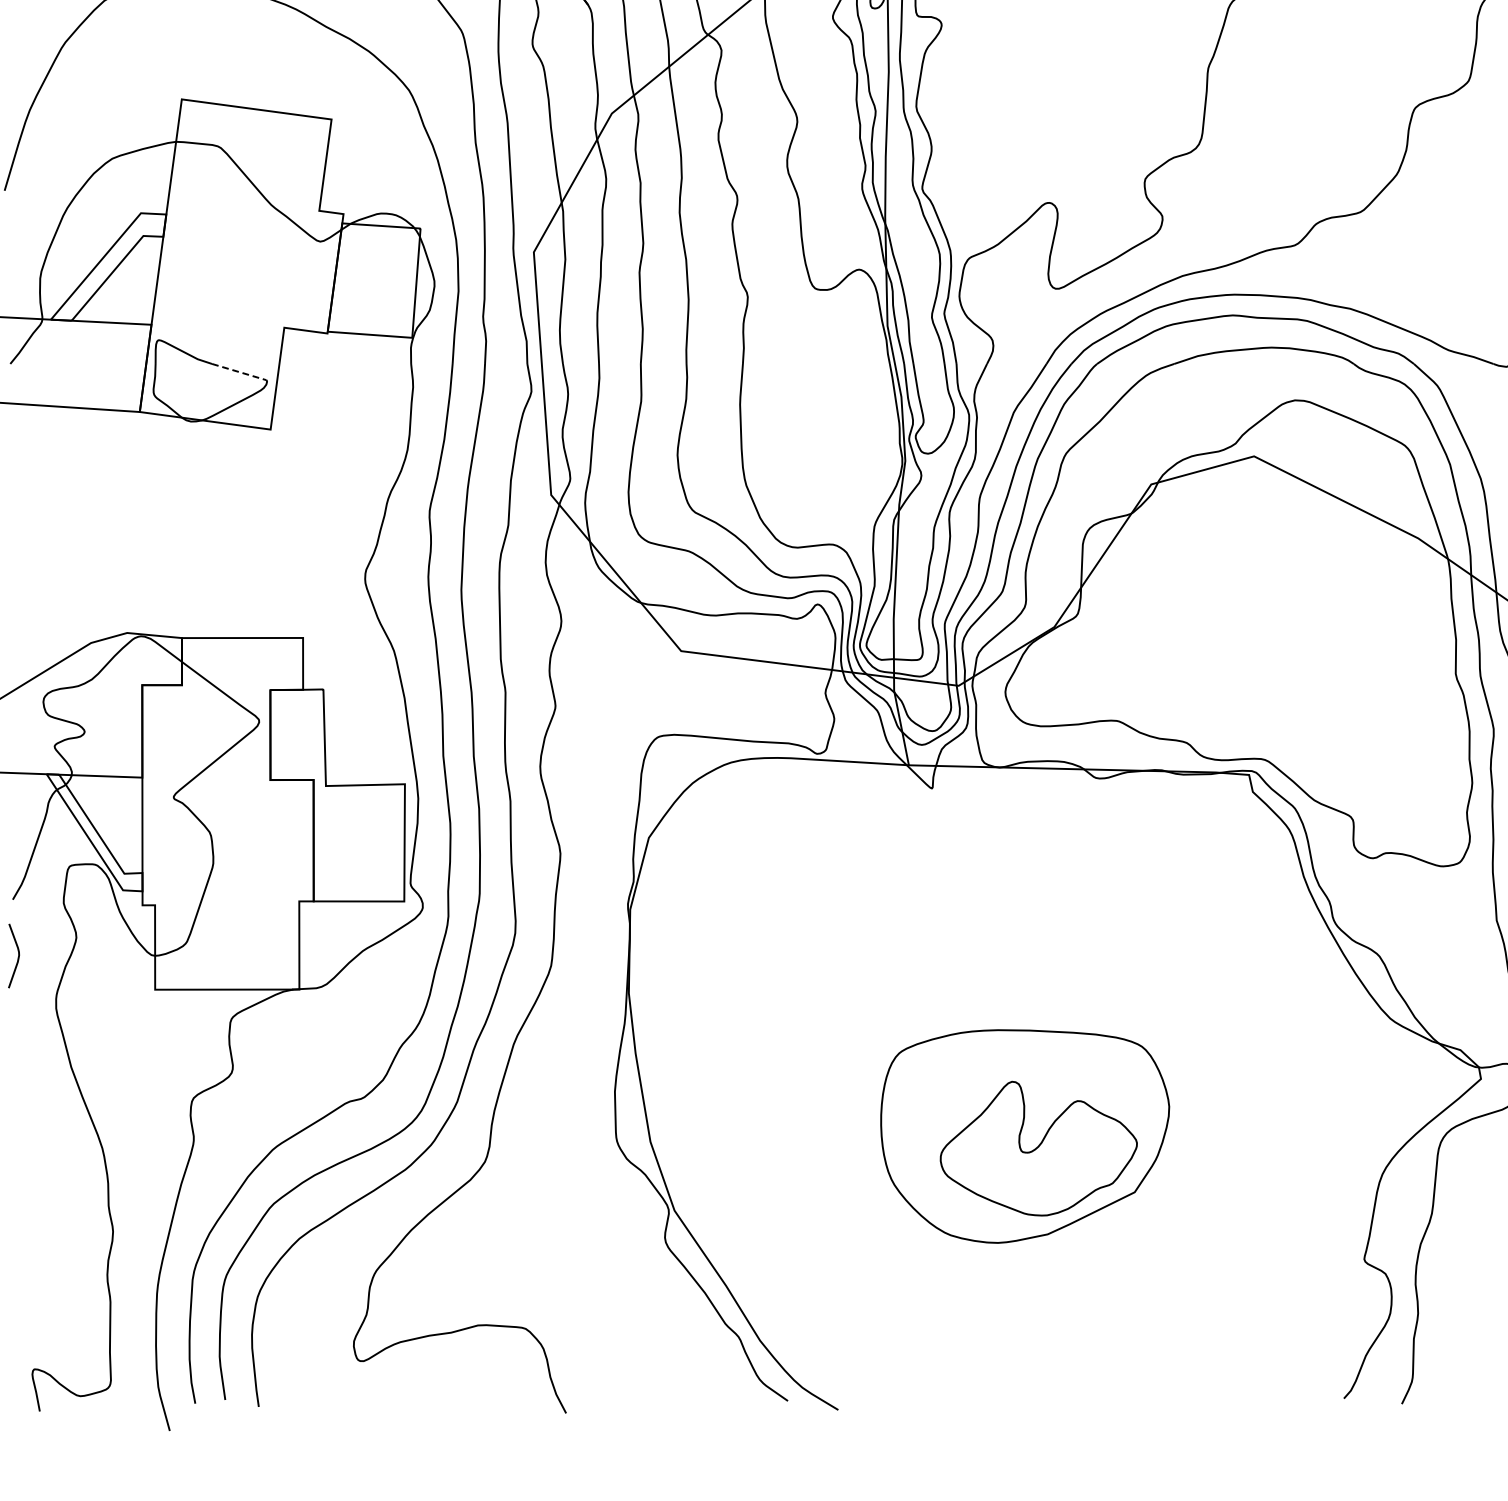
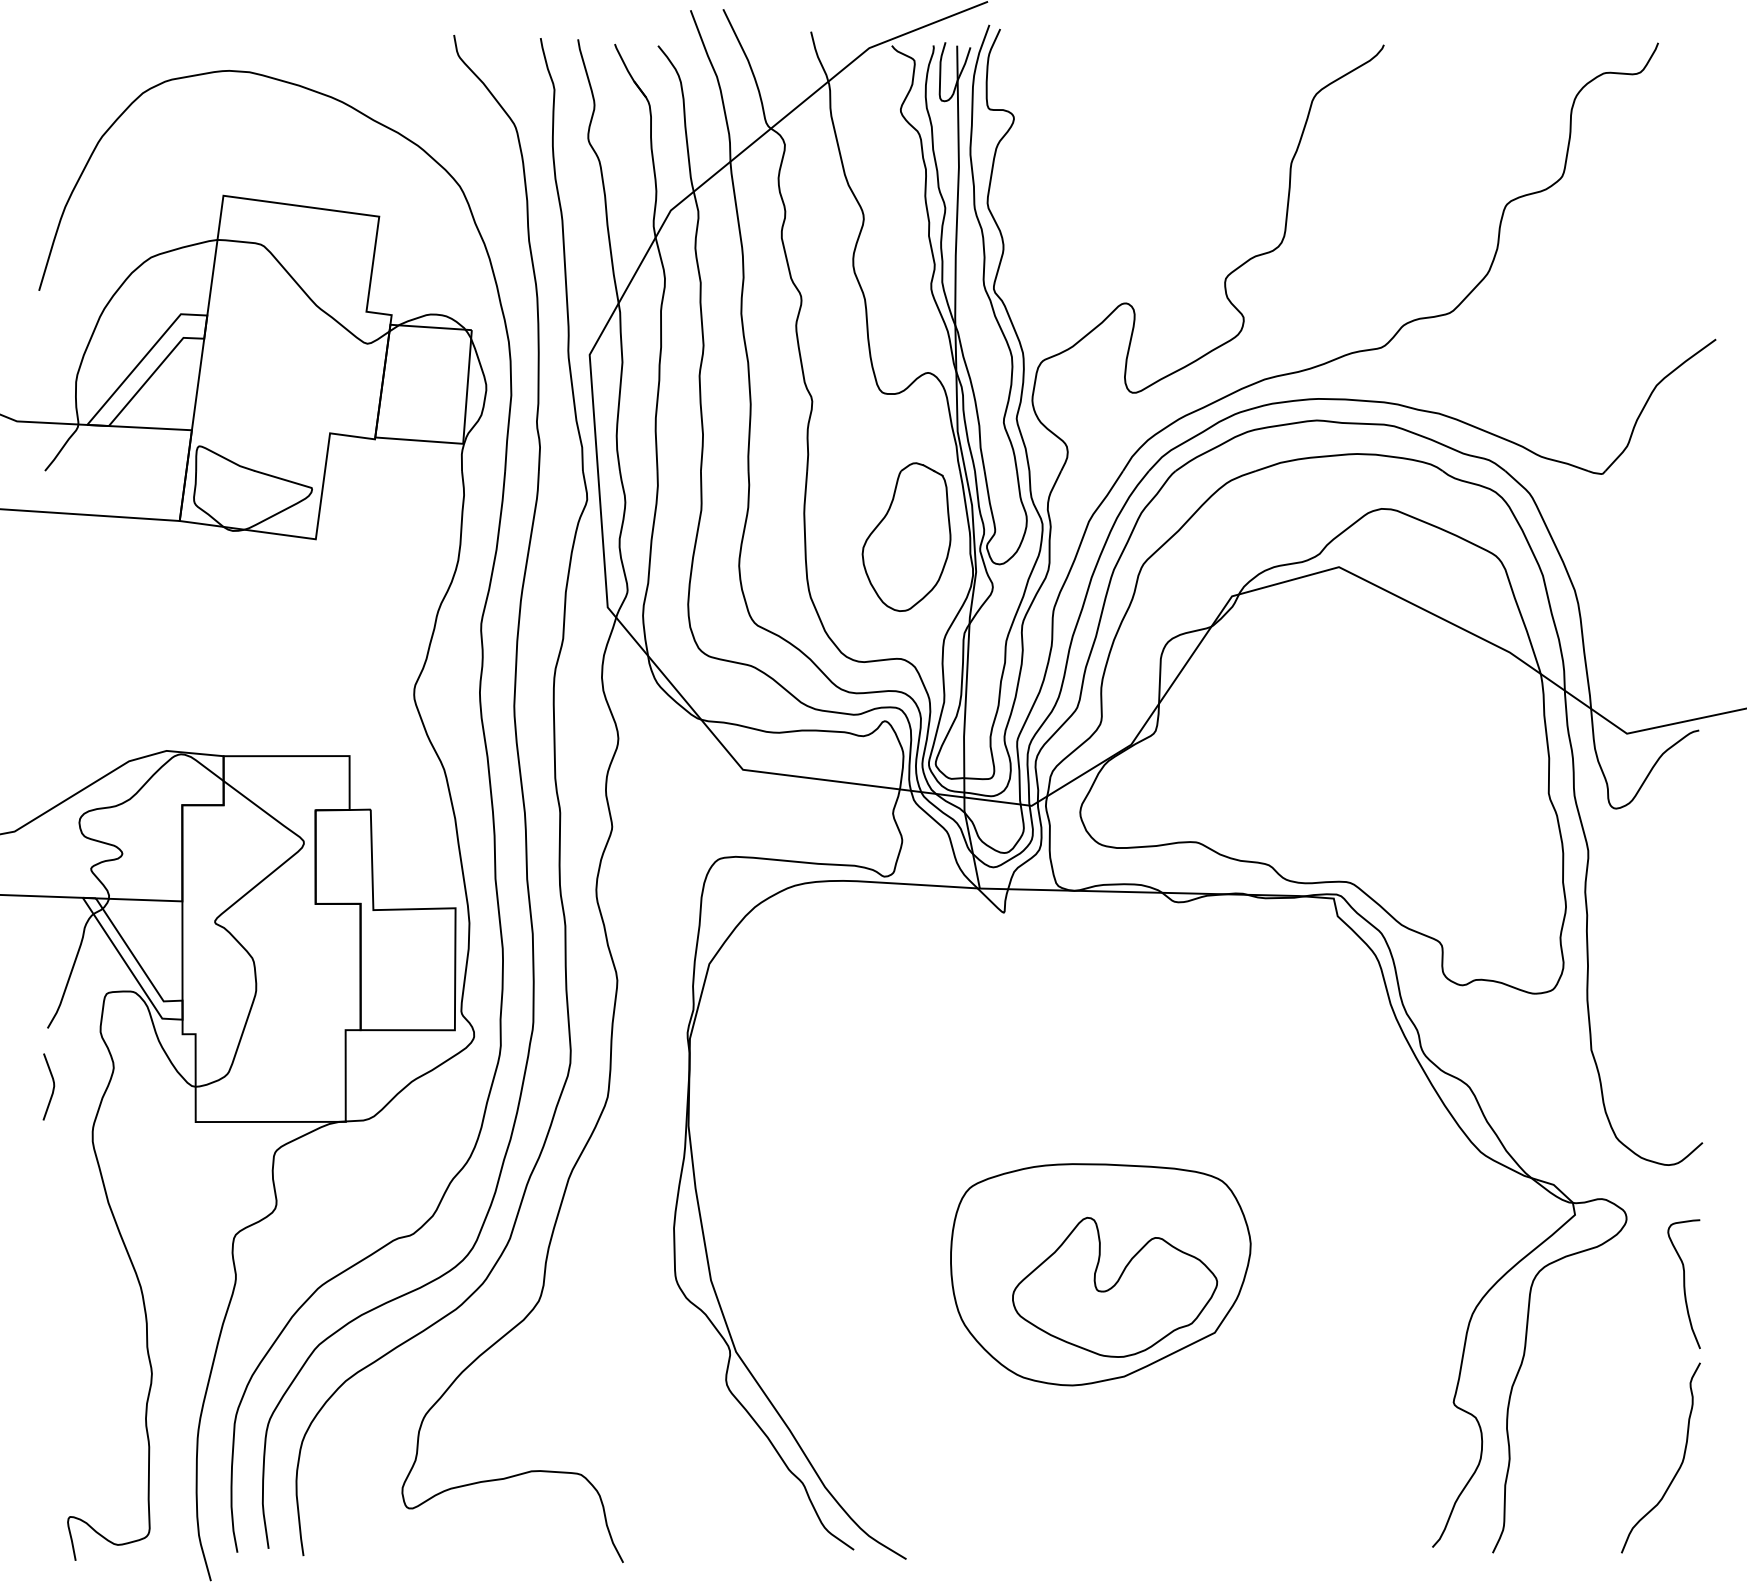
line: (239, 372) -> (283, 479), dashed -> solid
part: (838, 426) -> (906, 536), added

